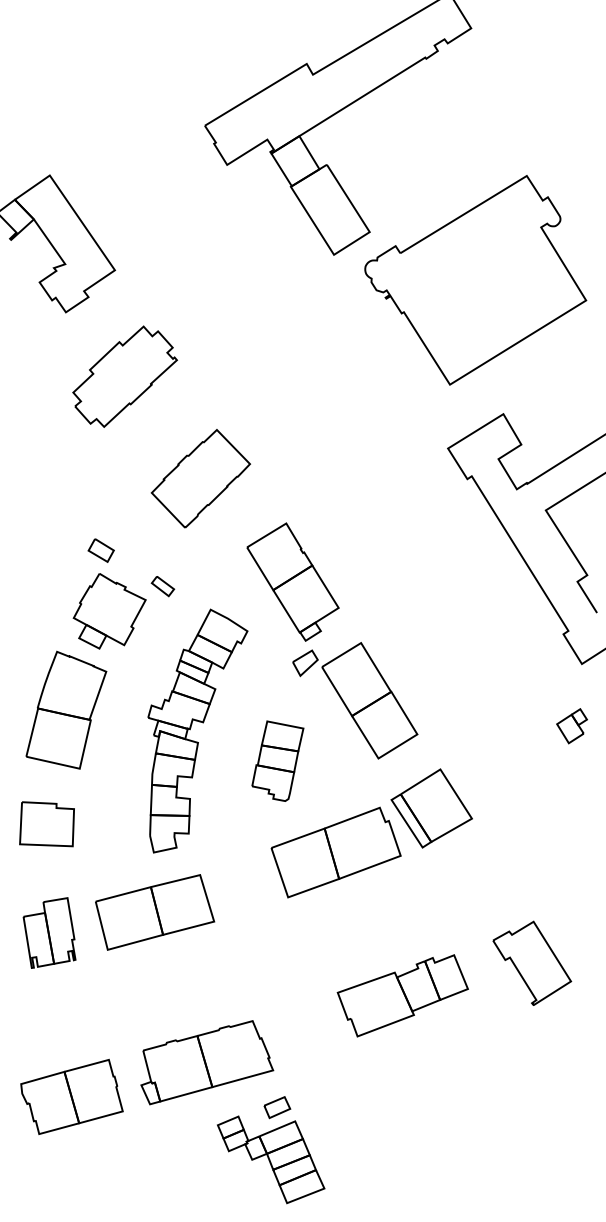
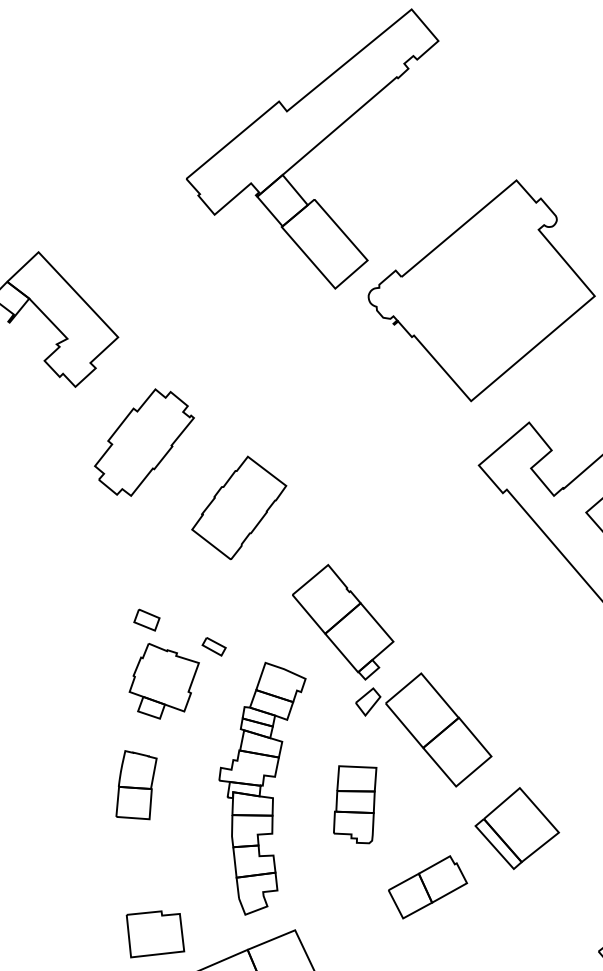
part: (200, 478) -> (238, 507), moved
part: (66, 709) -> (136, 784), size x0.6
part: (46, 824) -> (154, 933), moved
part: (335, 852) -> (427, 887), size x0.6

